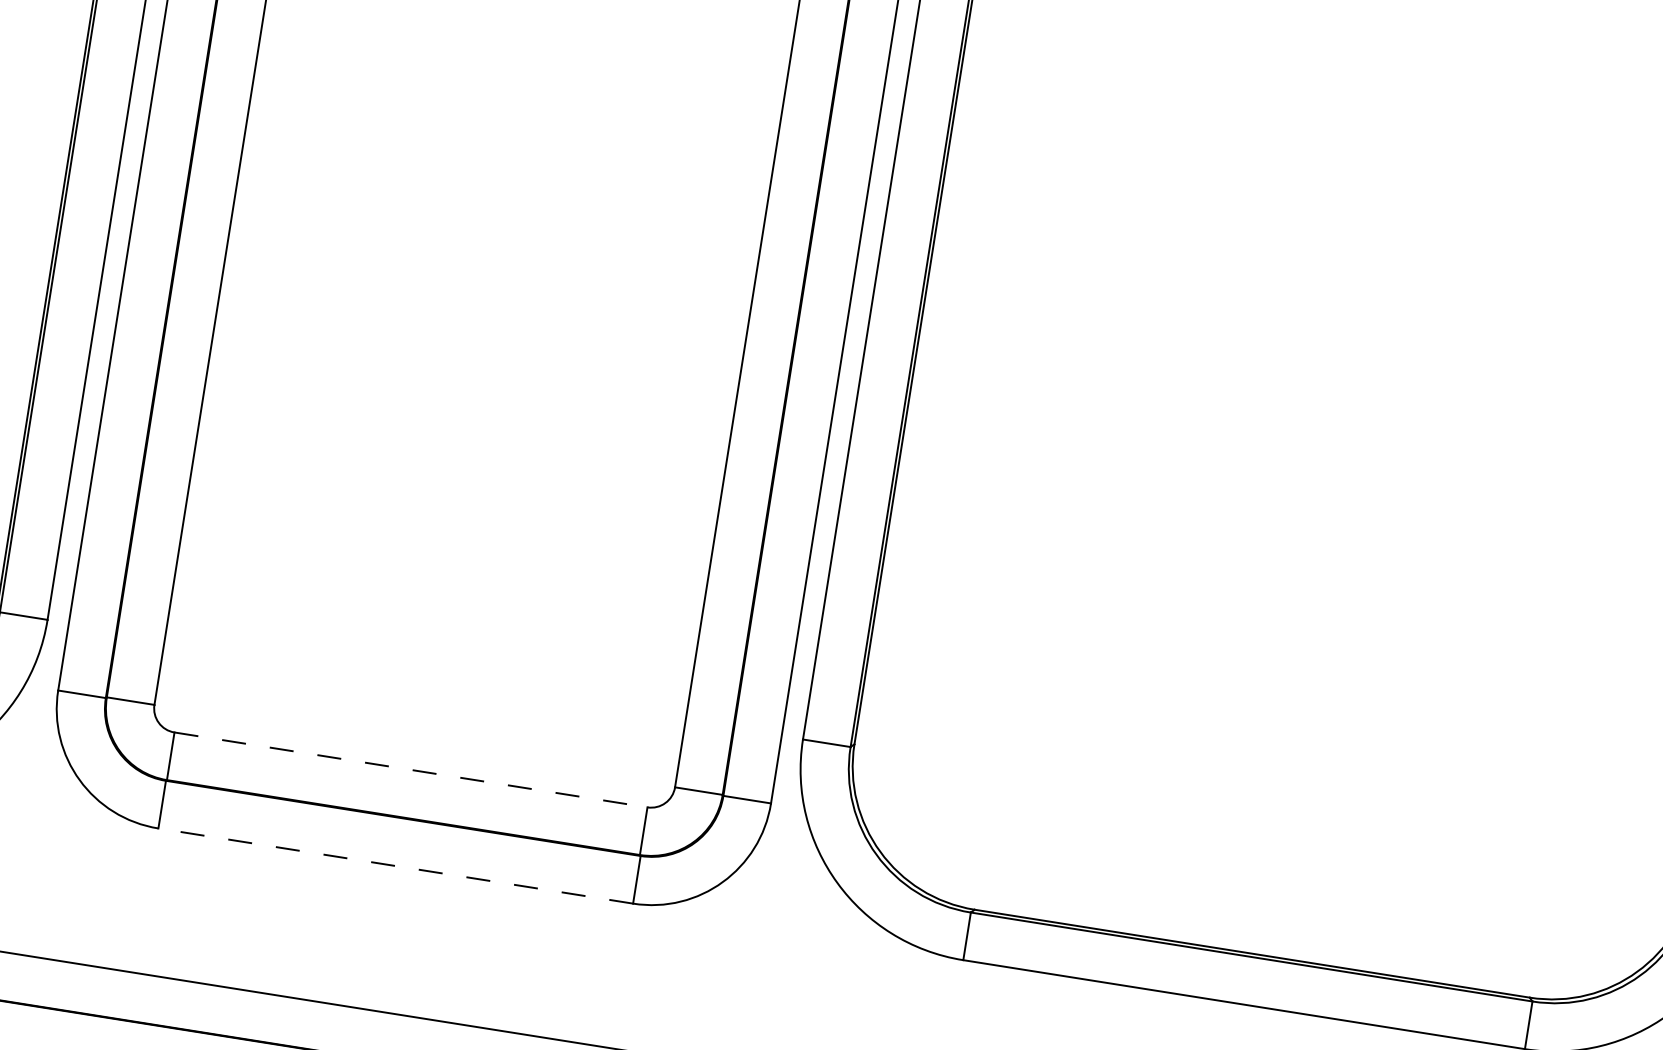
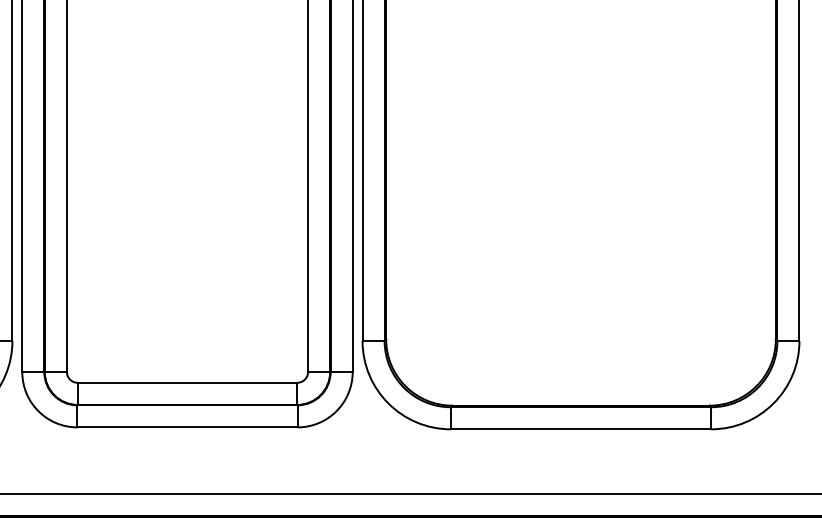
line: (411, 769) -> (187, 382), dashed -> solid
line: (395, 866) -> (187, 427), dashed -> solid

